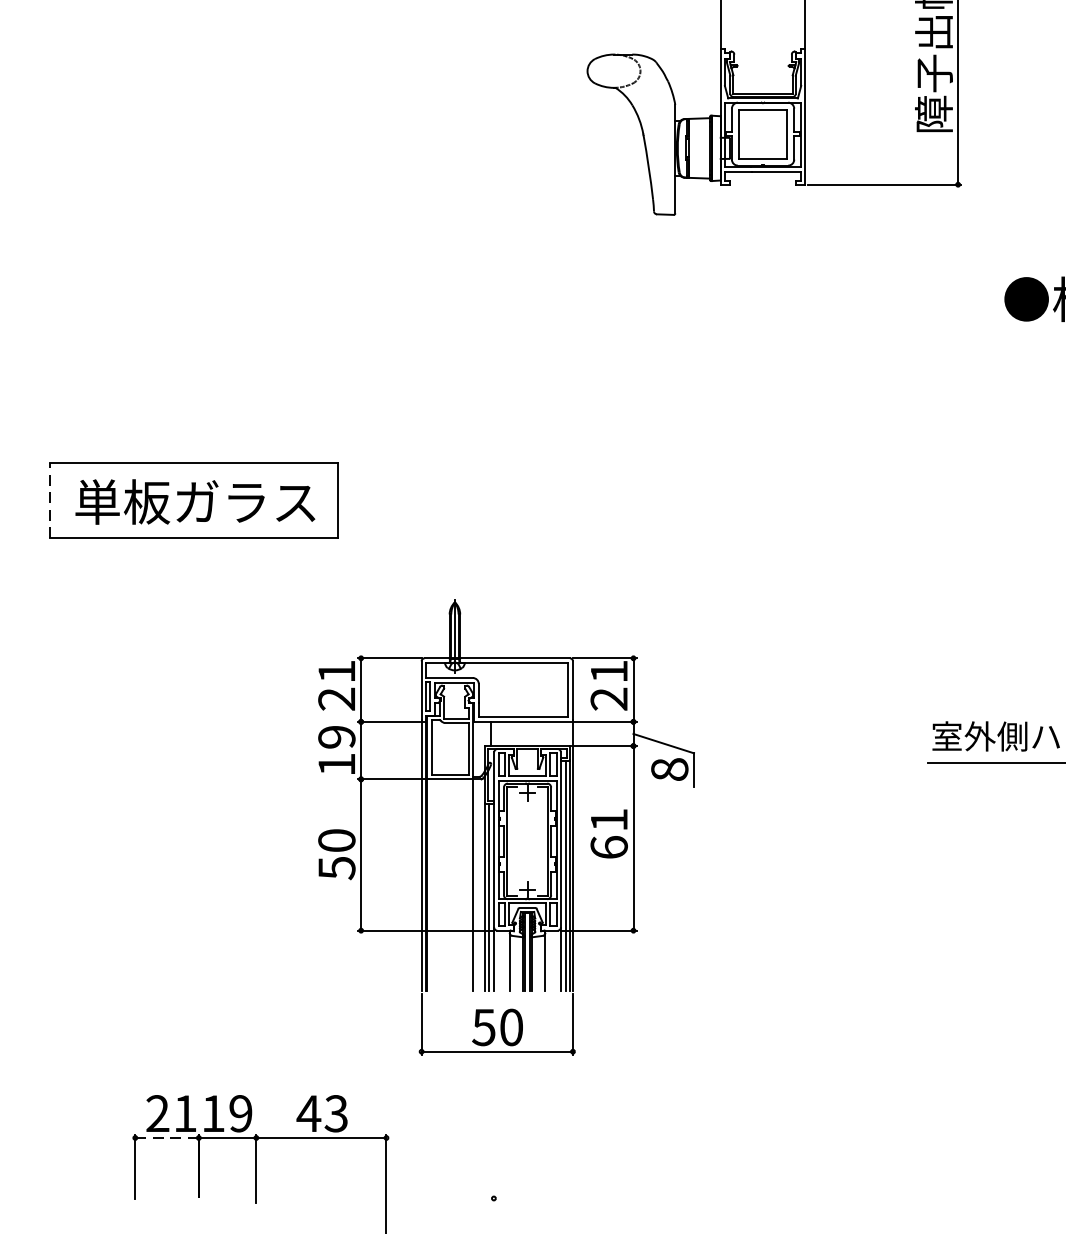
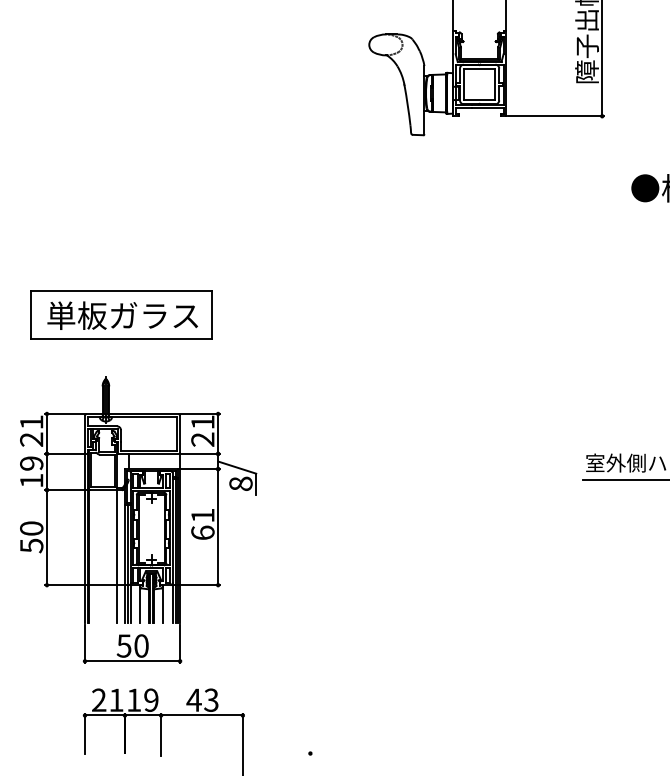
line: (50, 500) -> (31, 314), dashed -> solid
part: (506, 826) -> (138, 519), moved
line: (166, 1137) -> (104, 715), dashed -> solid

